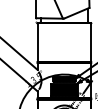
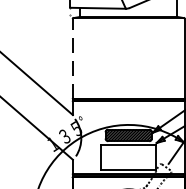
line: (37, 42) -> (72, 58), solid -> dashed
hatch: (64, 90) -> (129, 158), removed

